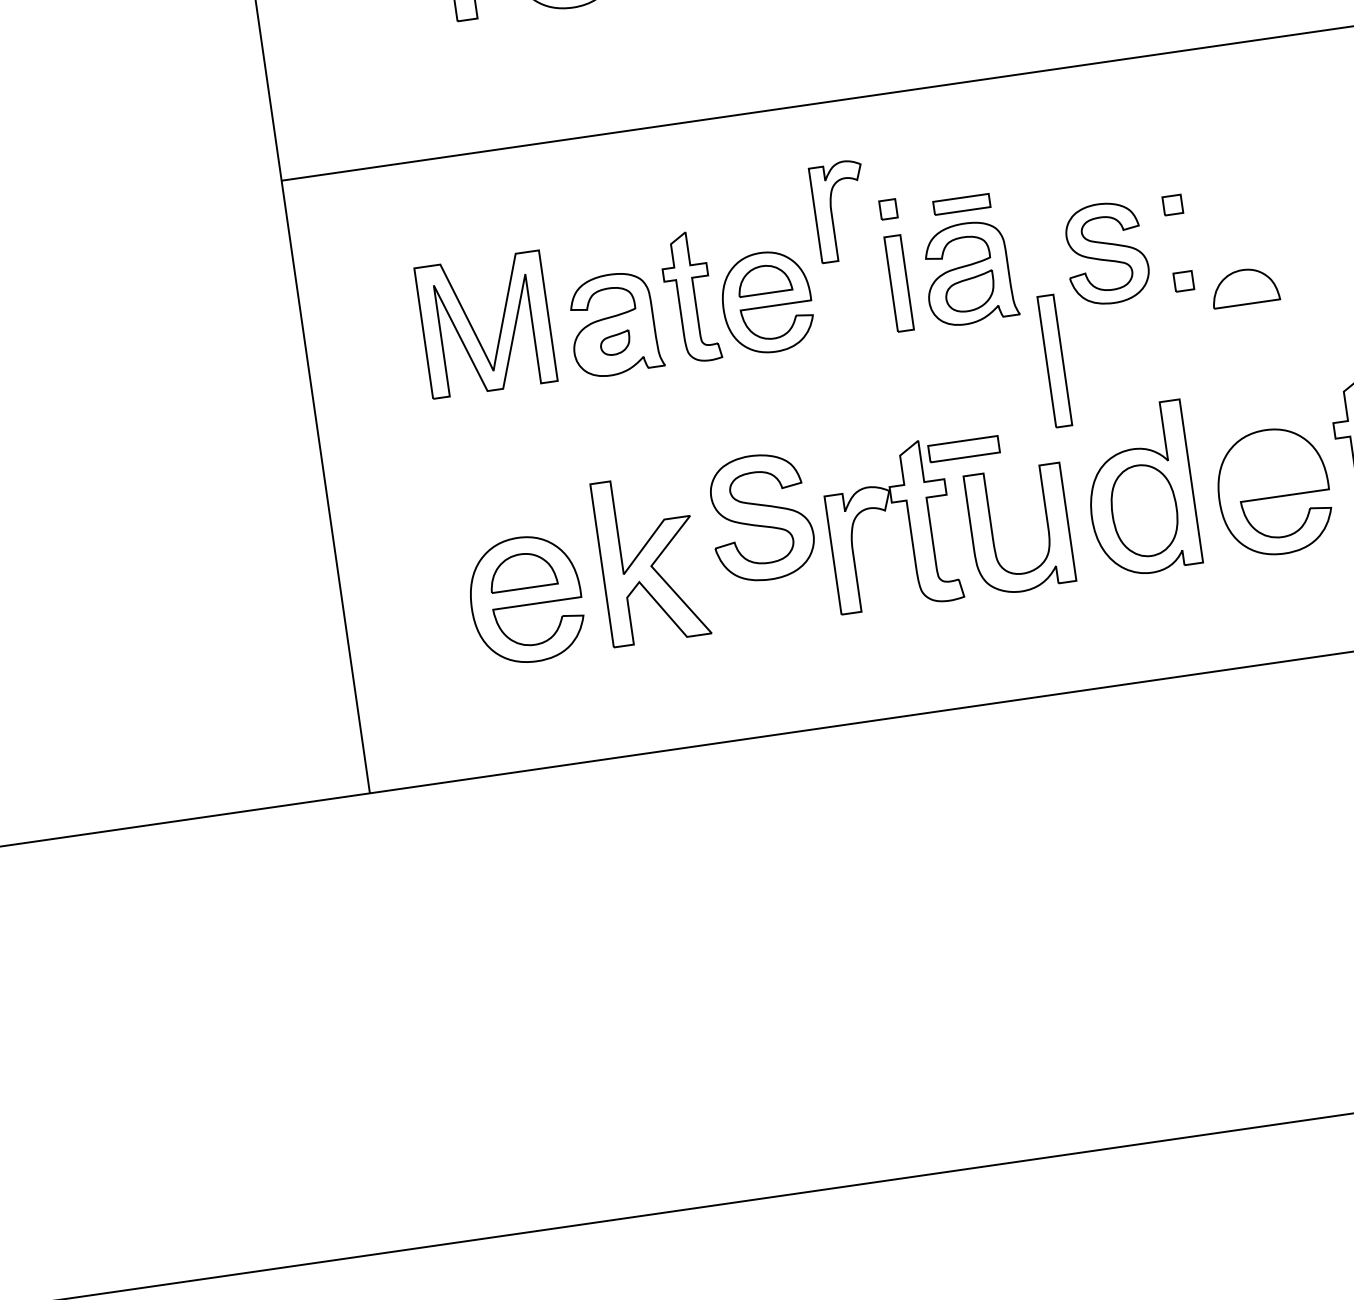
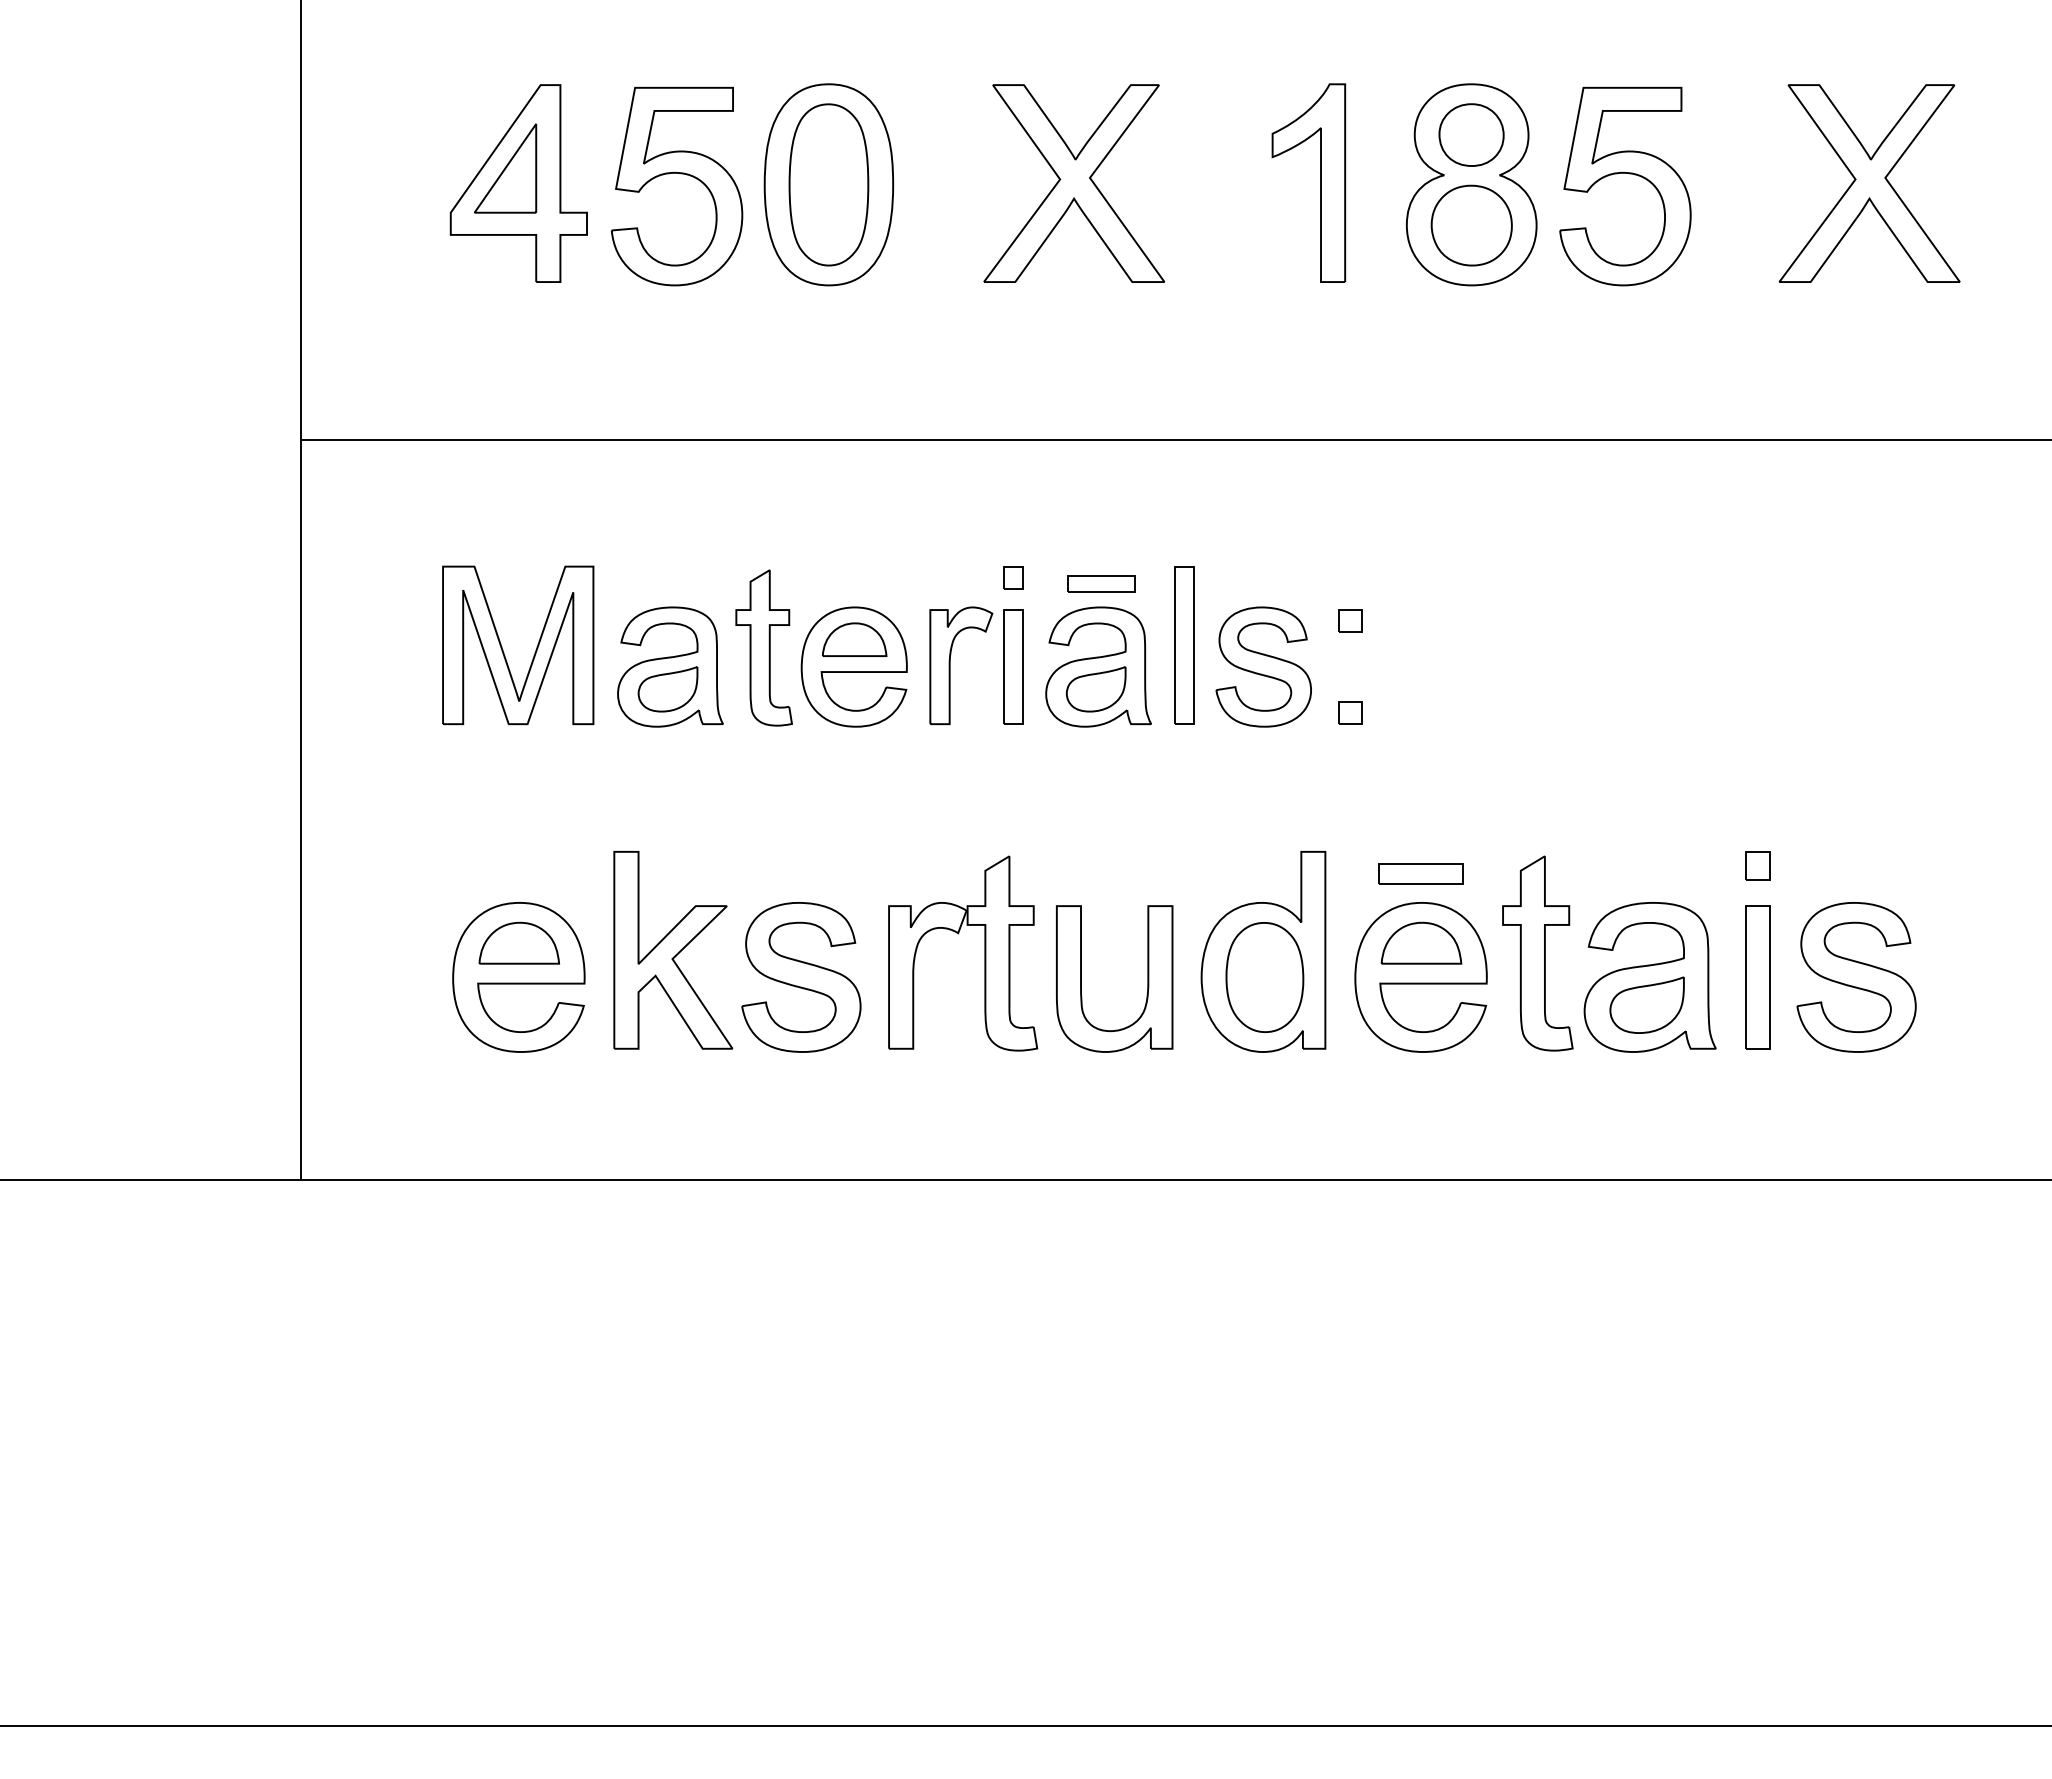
part: (832, 212) -> (950, 665), moved
part: (1244, 286) -> (1421, 942), moved
part: (615, 343) -> (667, 689), size x1.67
part: (1054, 361) -> (1184, 645), moved
part: (963, 448) -> (1420, 873), moved
part: (761, 517) -> (801, 977), moved

